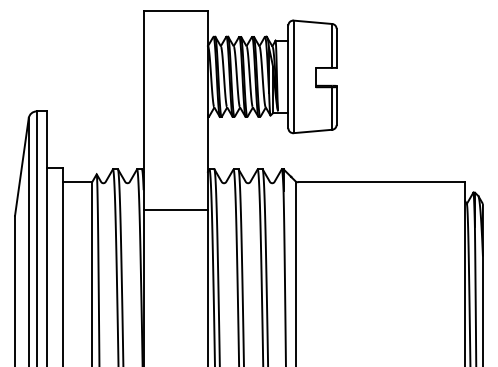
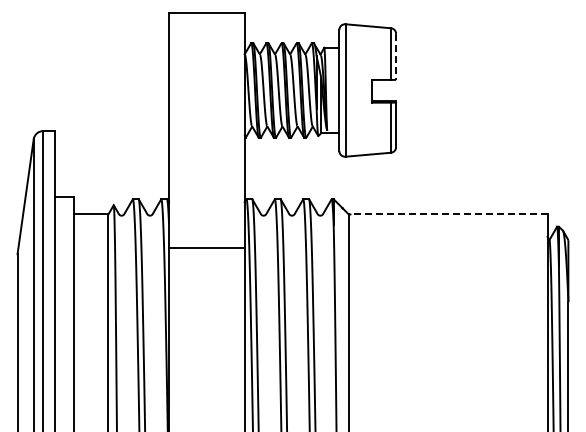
line: (336, 48) -> (396, 56), solid -> dashed
line: (381, 182) -> (448, 214), solid -> dashed

